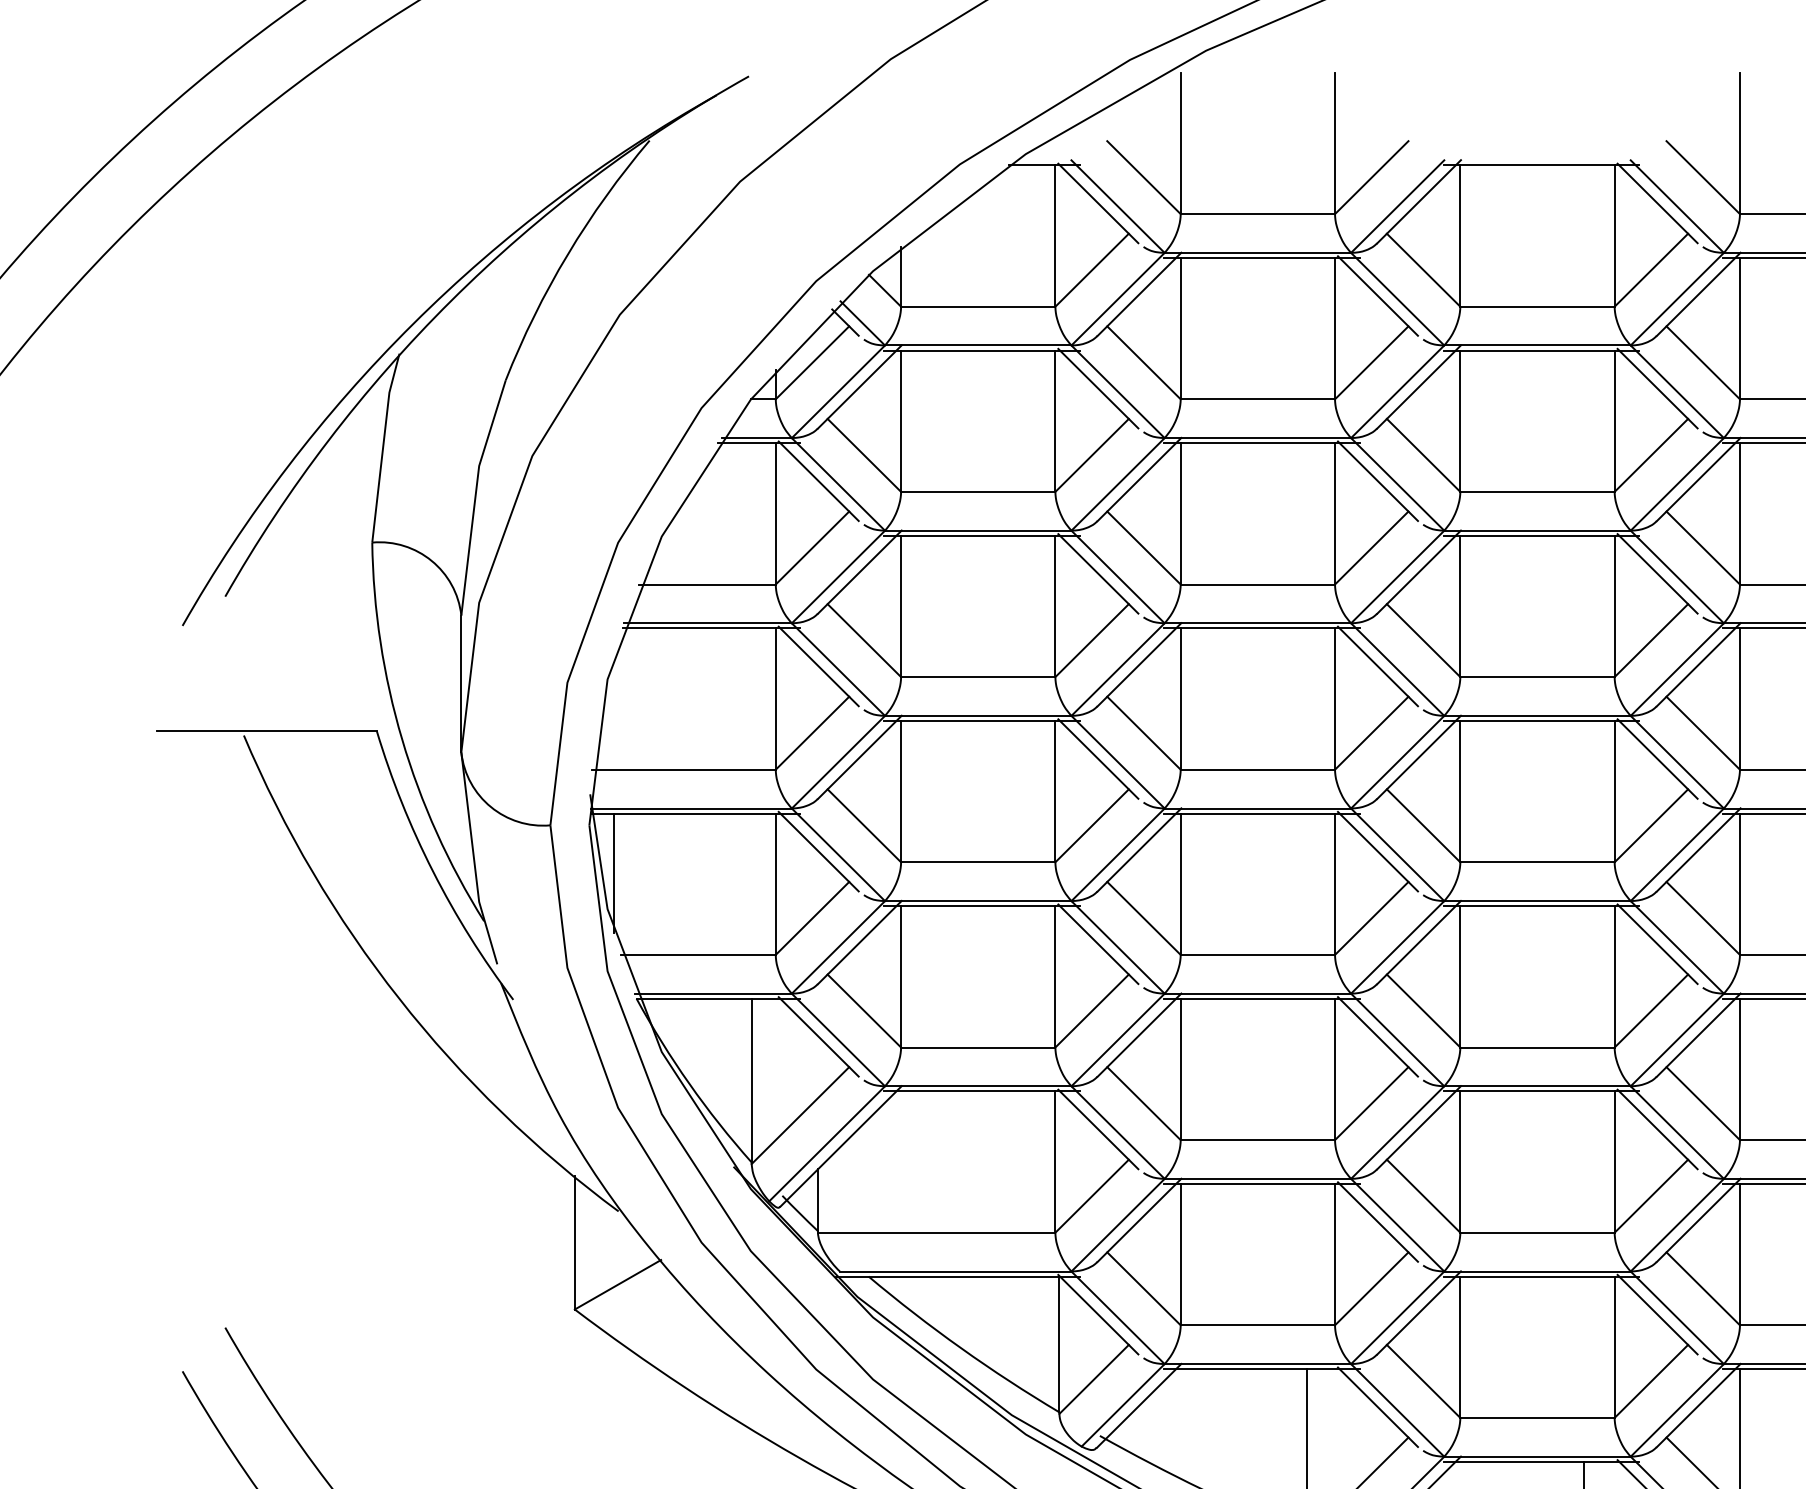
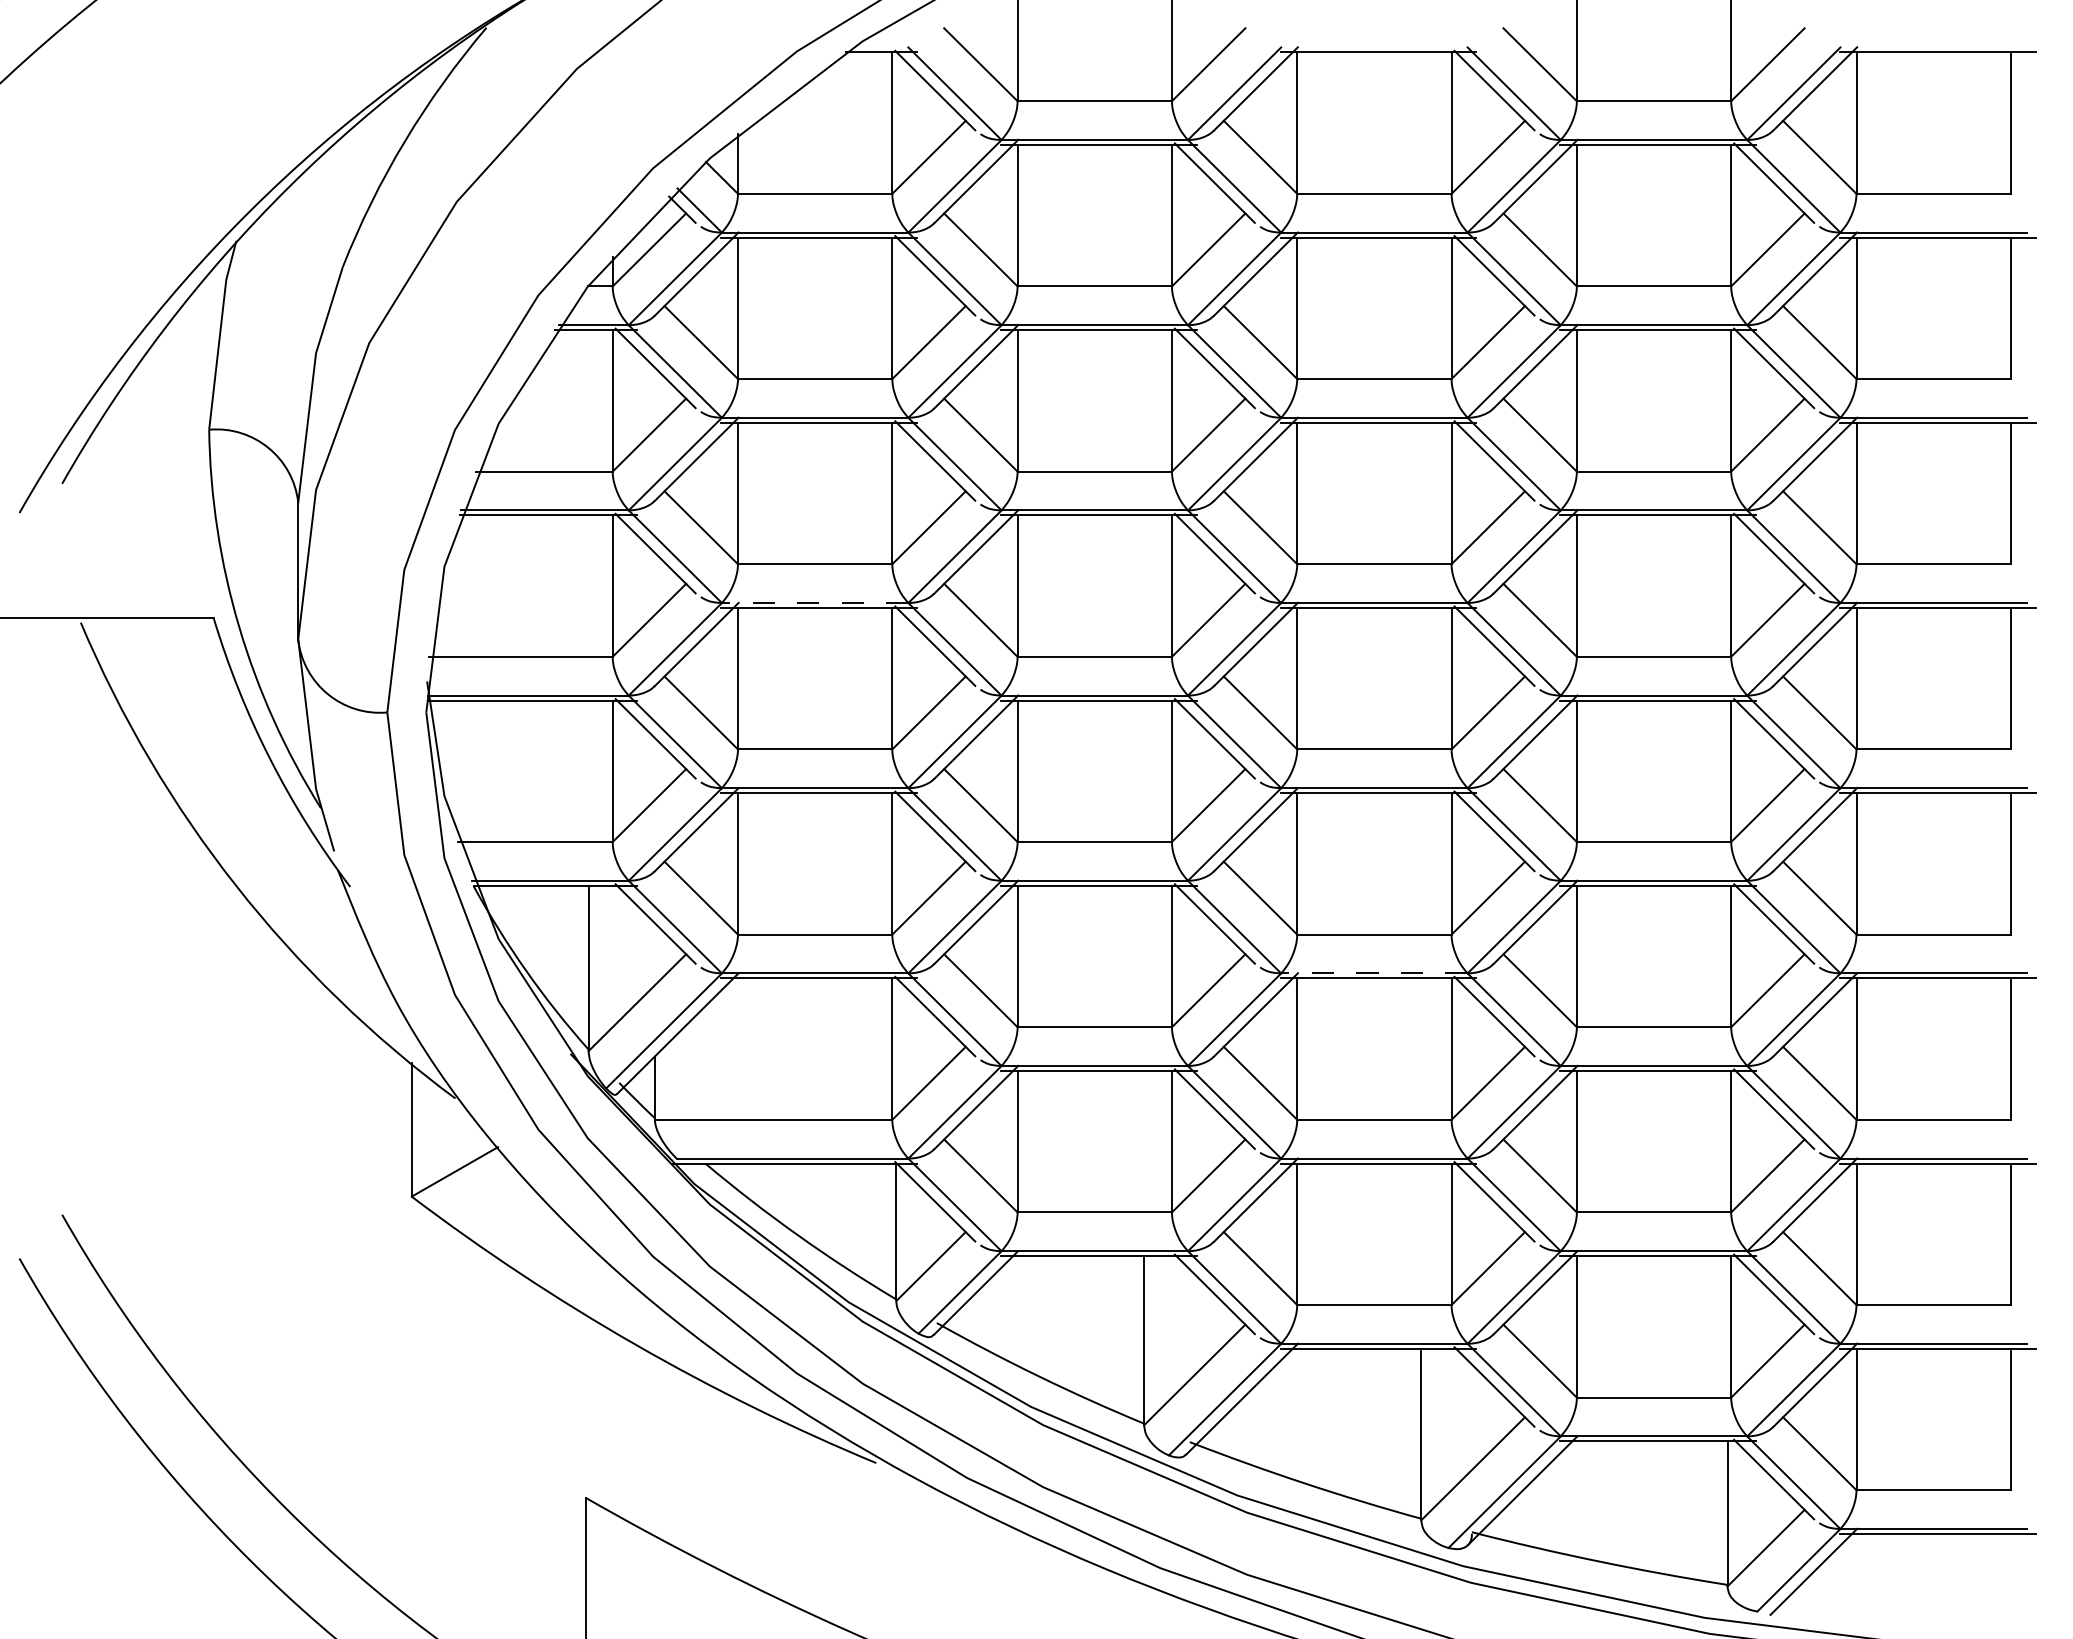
line: (977, 716) -> (814, 603), solid -> dashed
line: (614, 873) -> (451, 760), removed
line: (1536, 1086) -> (1373, 973), solid -> dashed

